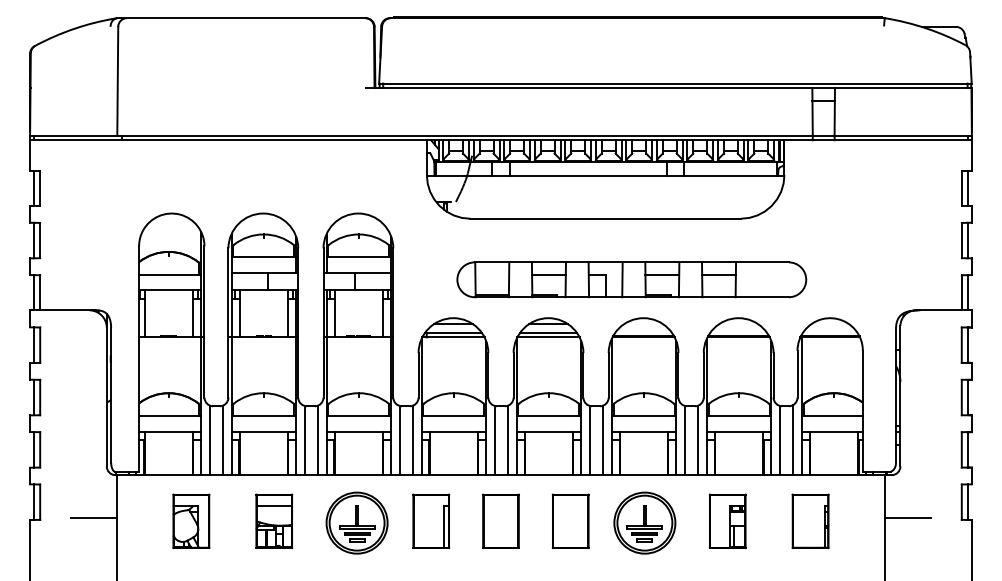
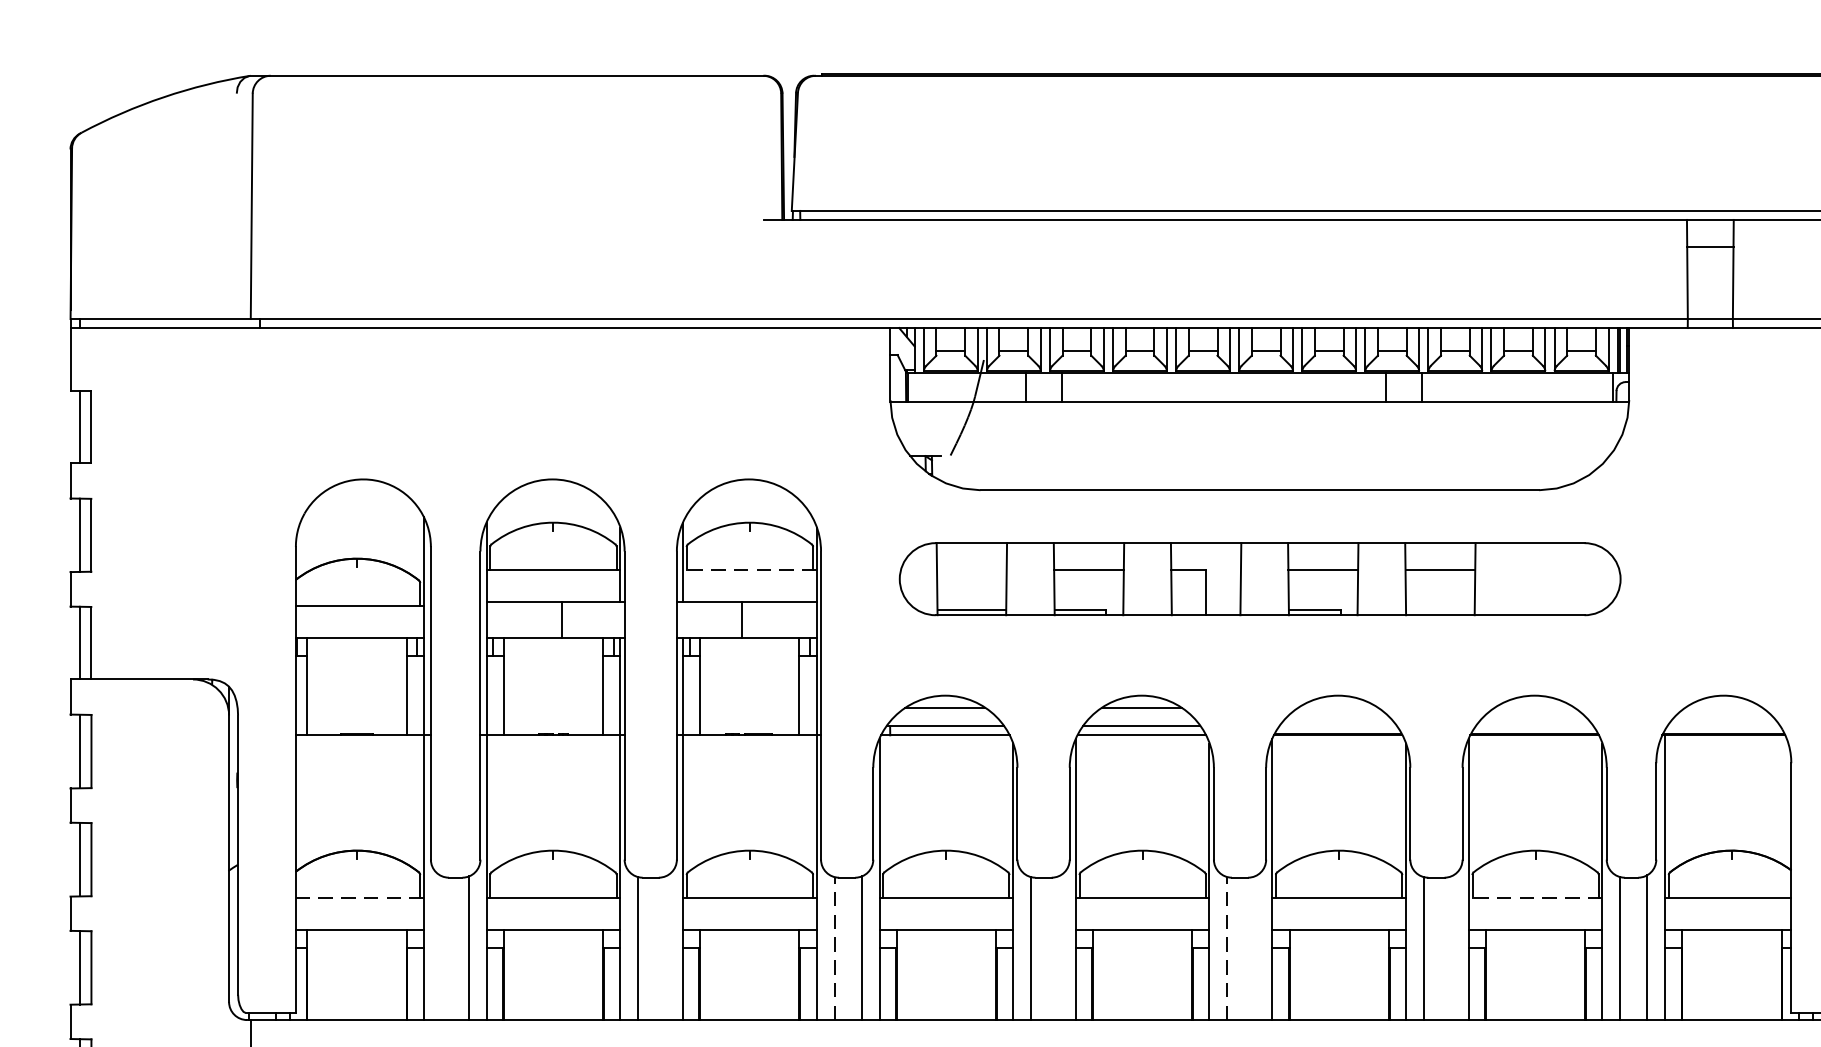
line: (358, 257) -> (749, 570), solid -> dashed
part: (631, 279) -> (1259, 578), moved
line: (170, 415) -> (360, 896), solid -> dashed
line: (738, 415) -> (1534, 896), solid -> dashed
line: (209, 440) -> (441, 948), removed
line: (317, 440) -> (664, 948), removed
line: (399, 440) -> (833, 948), solid -> dashed
line: (507, 440) -> (1057, 948), removed
line: (589, 440) -> (1226, 948), solid -> dashed
line: (603, 440) -> (1255, 948), removed
line: (698, 440) -> (1451, 948), removed

